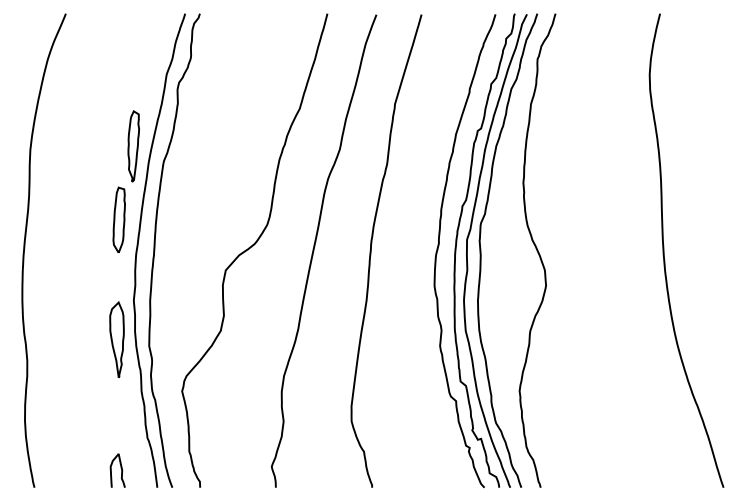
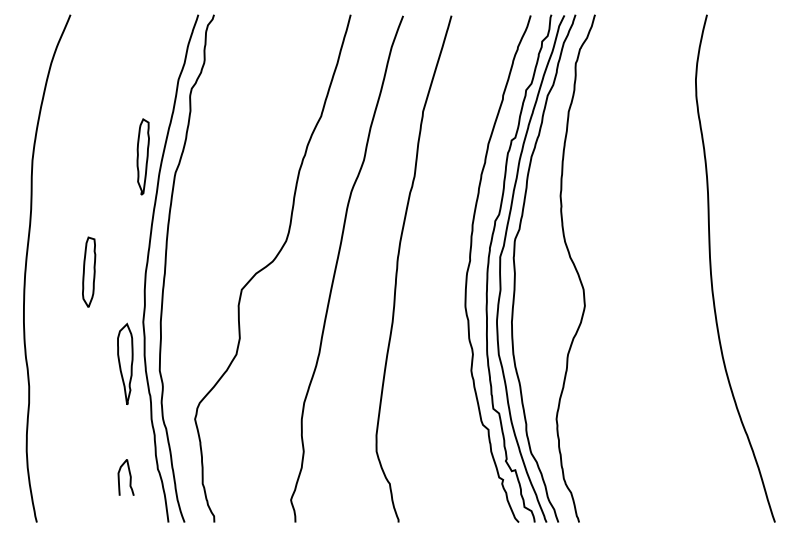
part: (118, 219) -> (88, 271), moved
curve: (120, 468) -> (129, 475), moved

